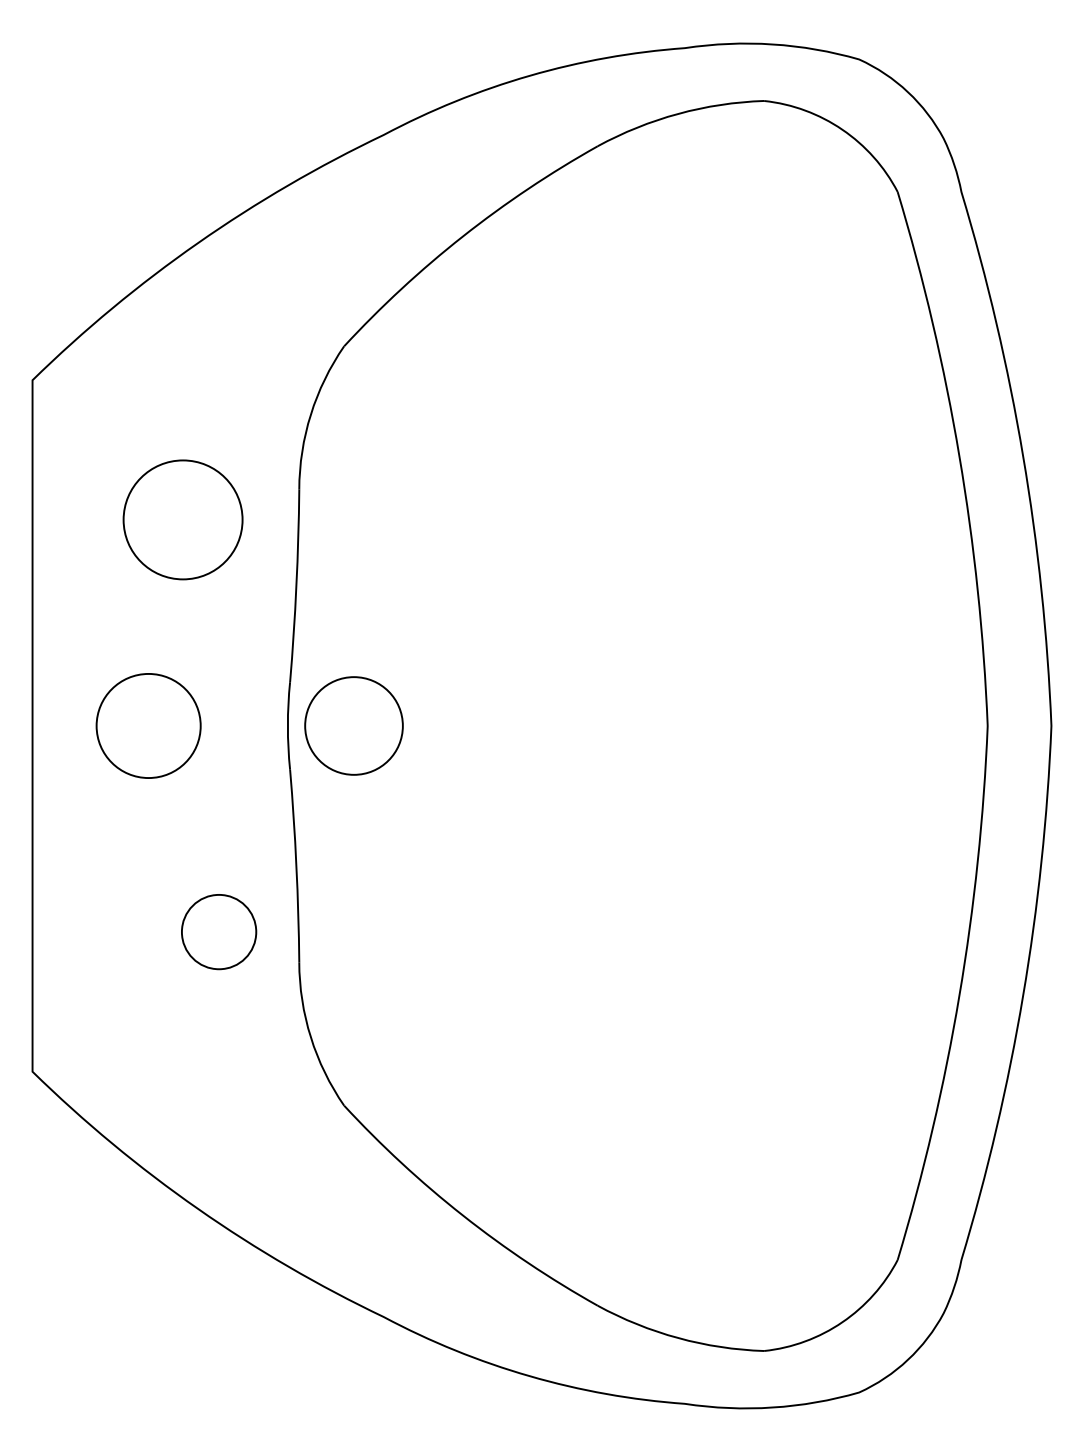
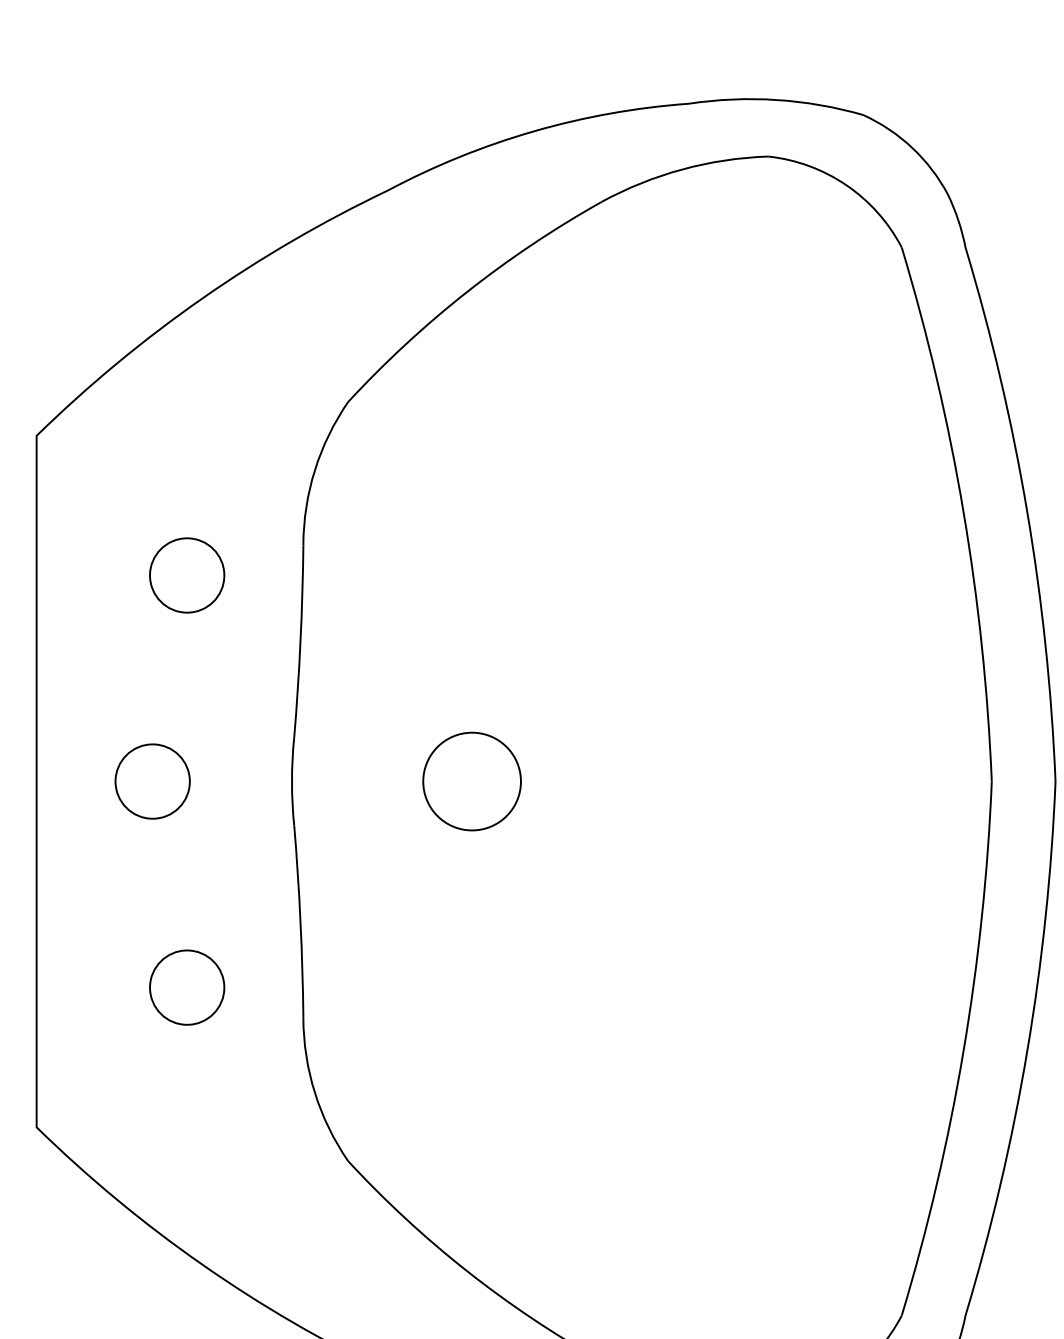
circle: (182, 519) -> (186, 575), size x0.62
circle: (148, 725) -> (152, 781), size x0.71
circle: (353, 725) -> (471, 781), moved
circle: (219, 932) -> (187, 988), moved

